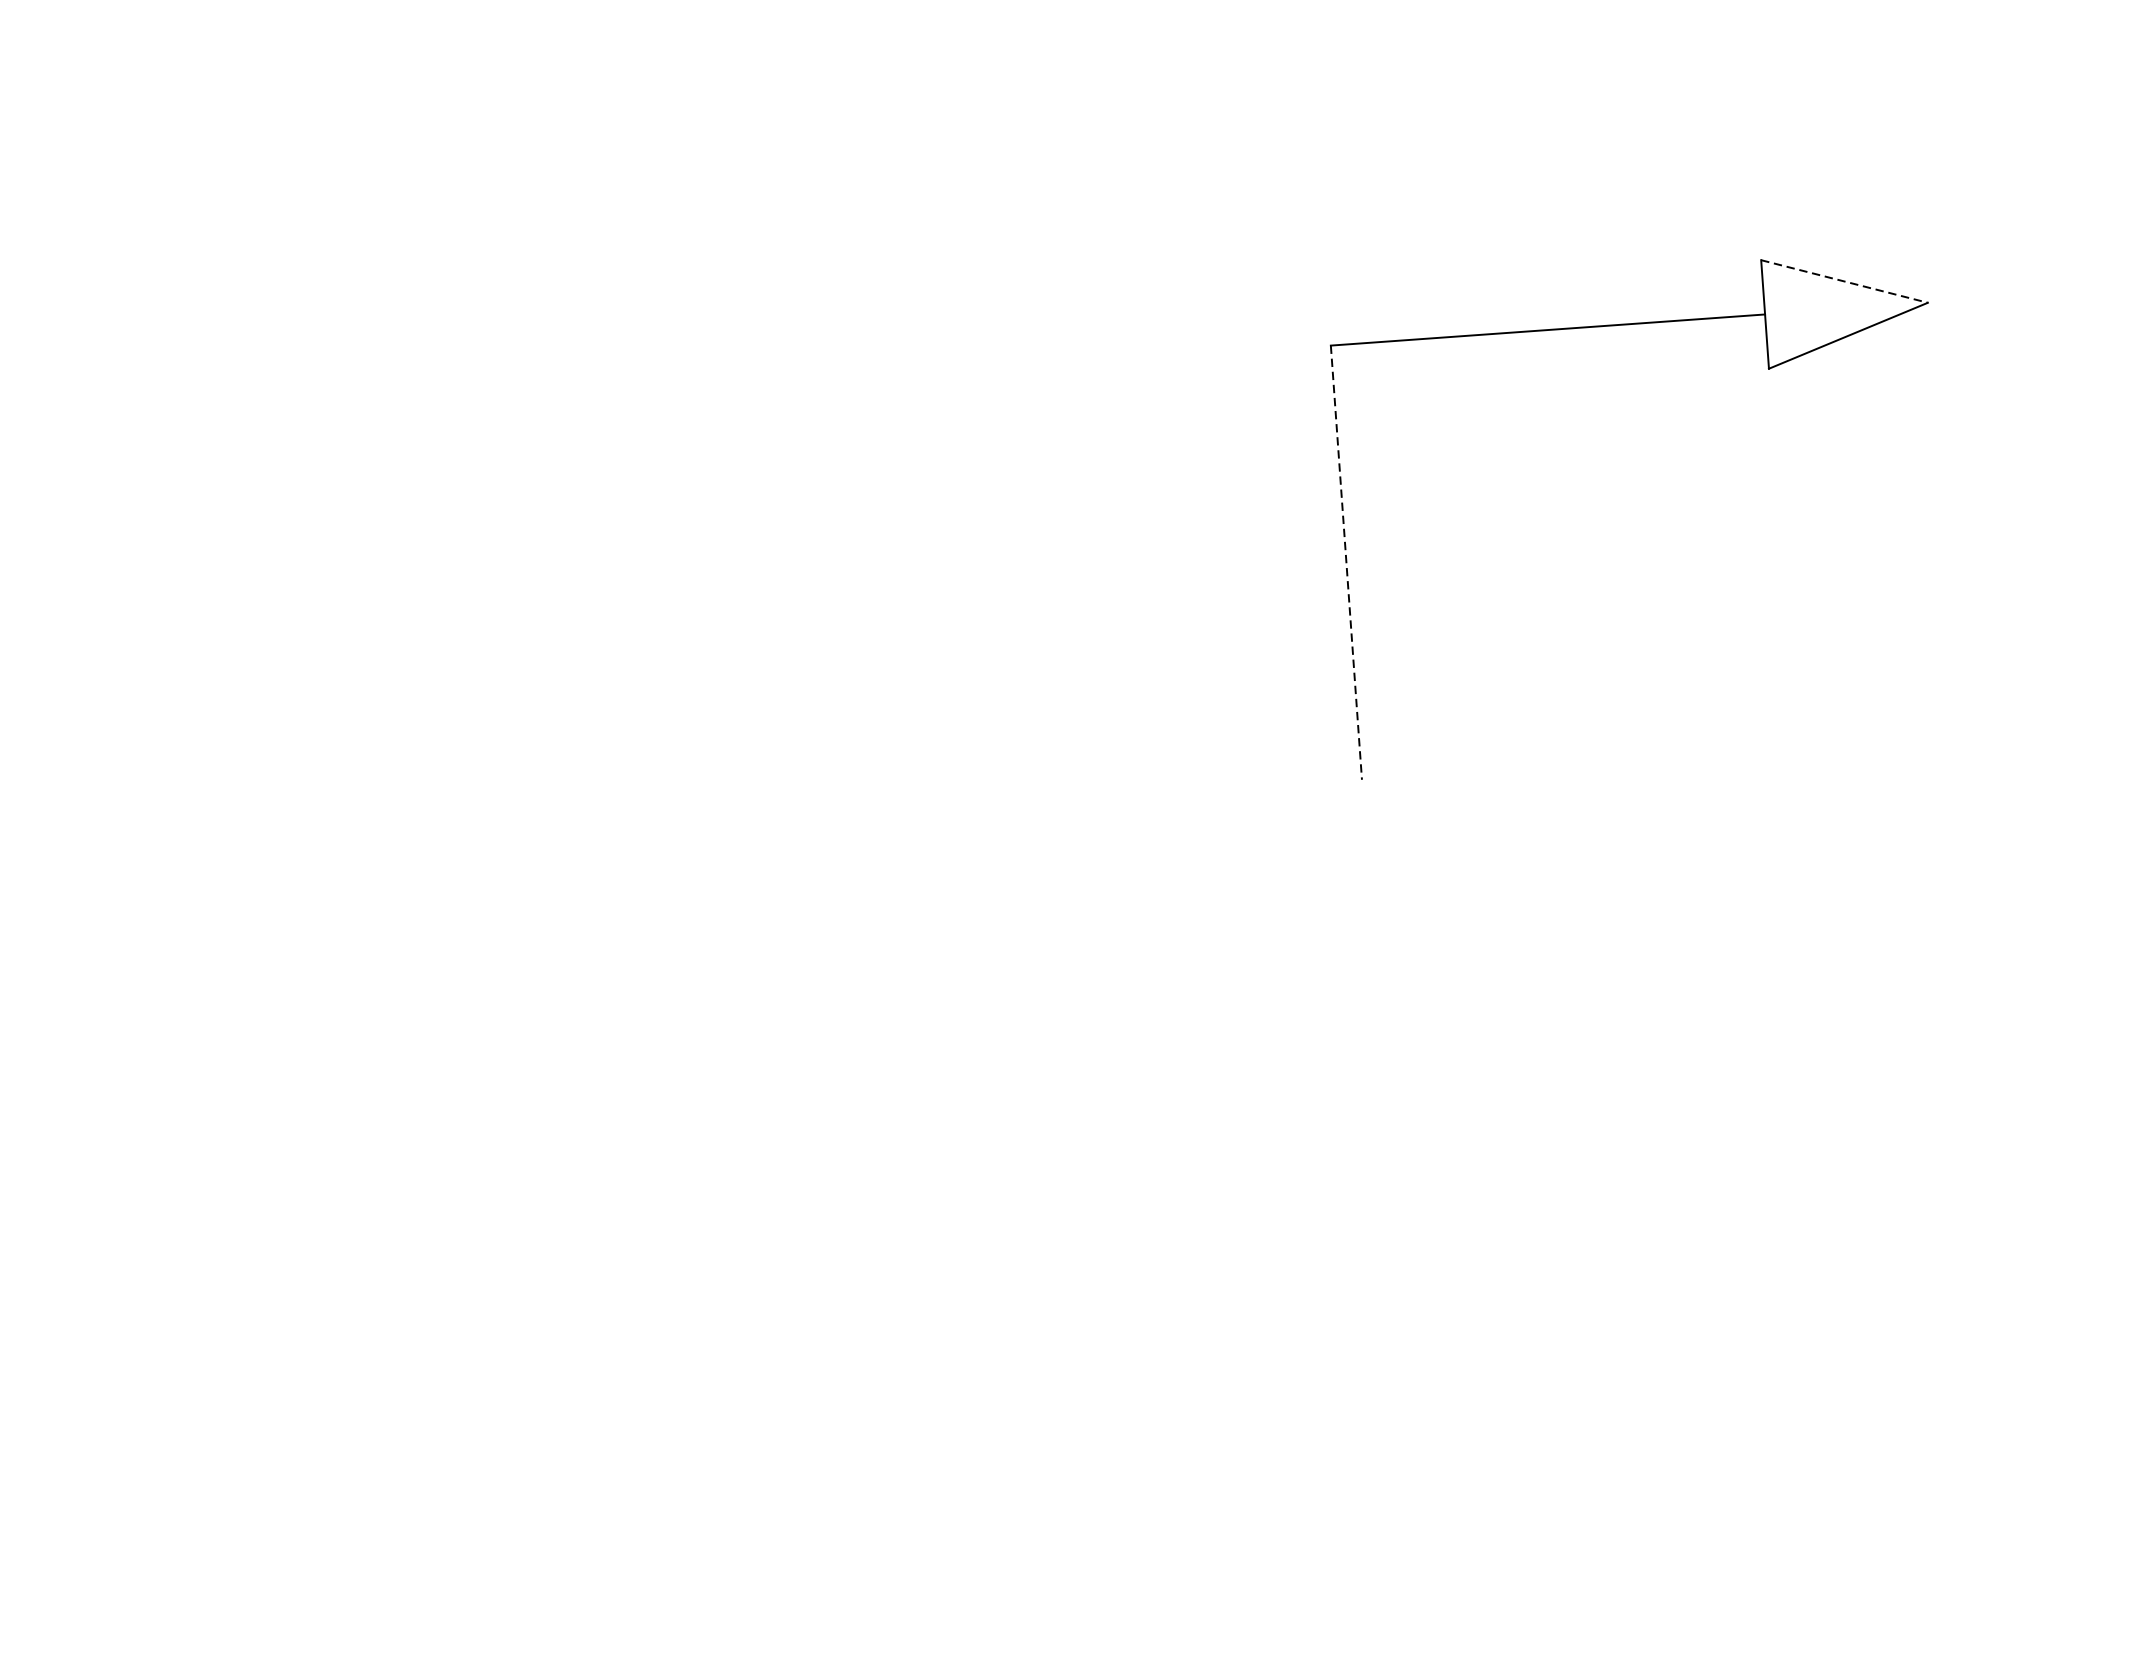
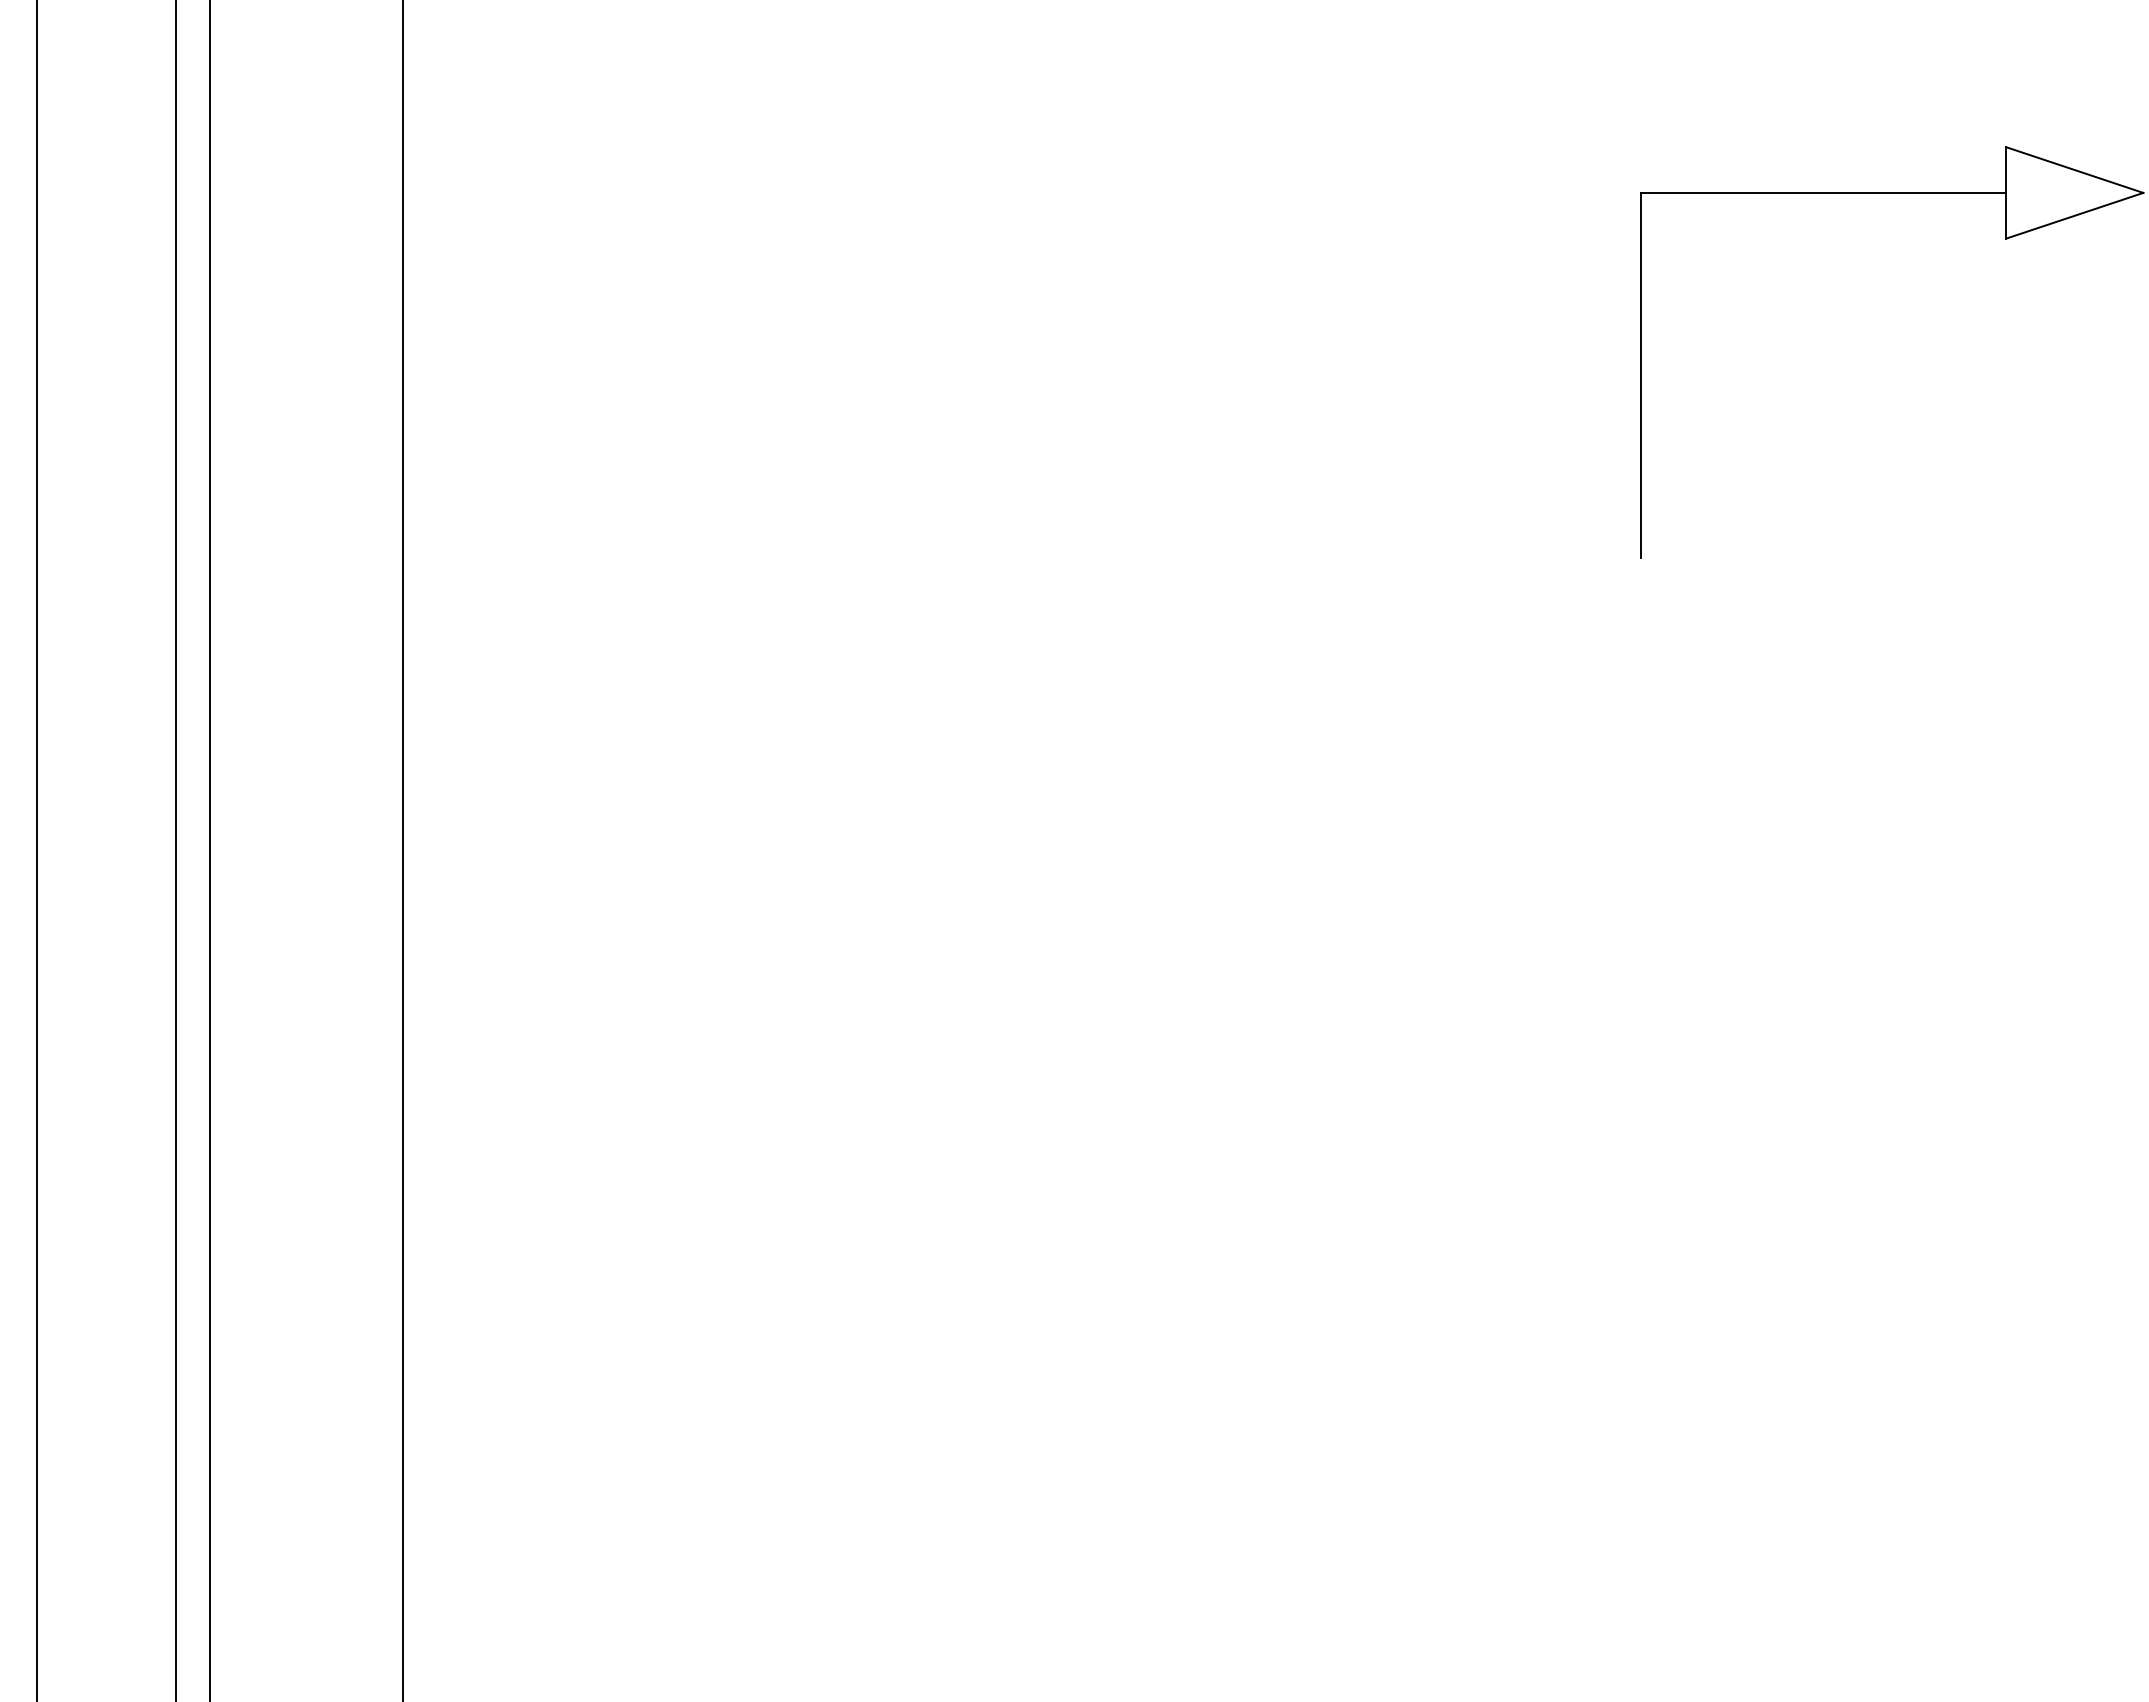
line: (1845, 281) -> (2075, 170), dashed -> solid
line: (1346, 562) -> (1641, 375), dashed -> solid

